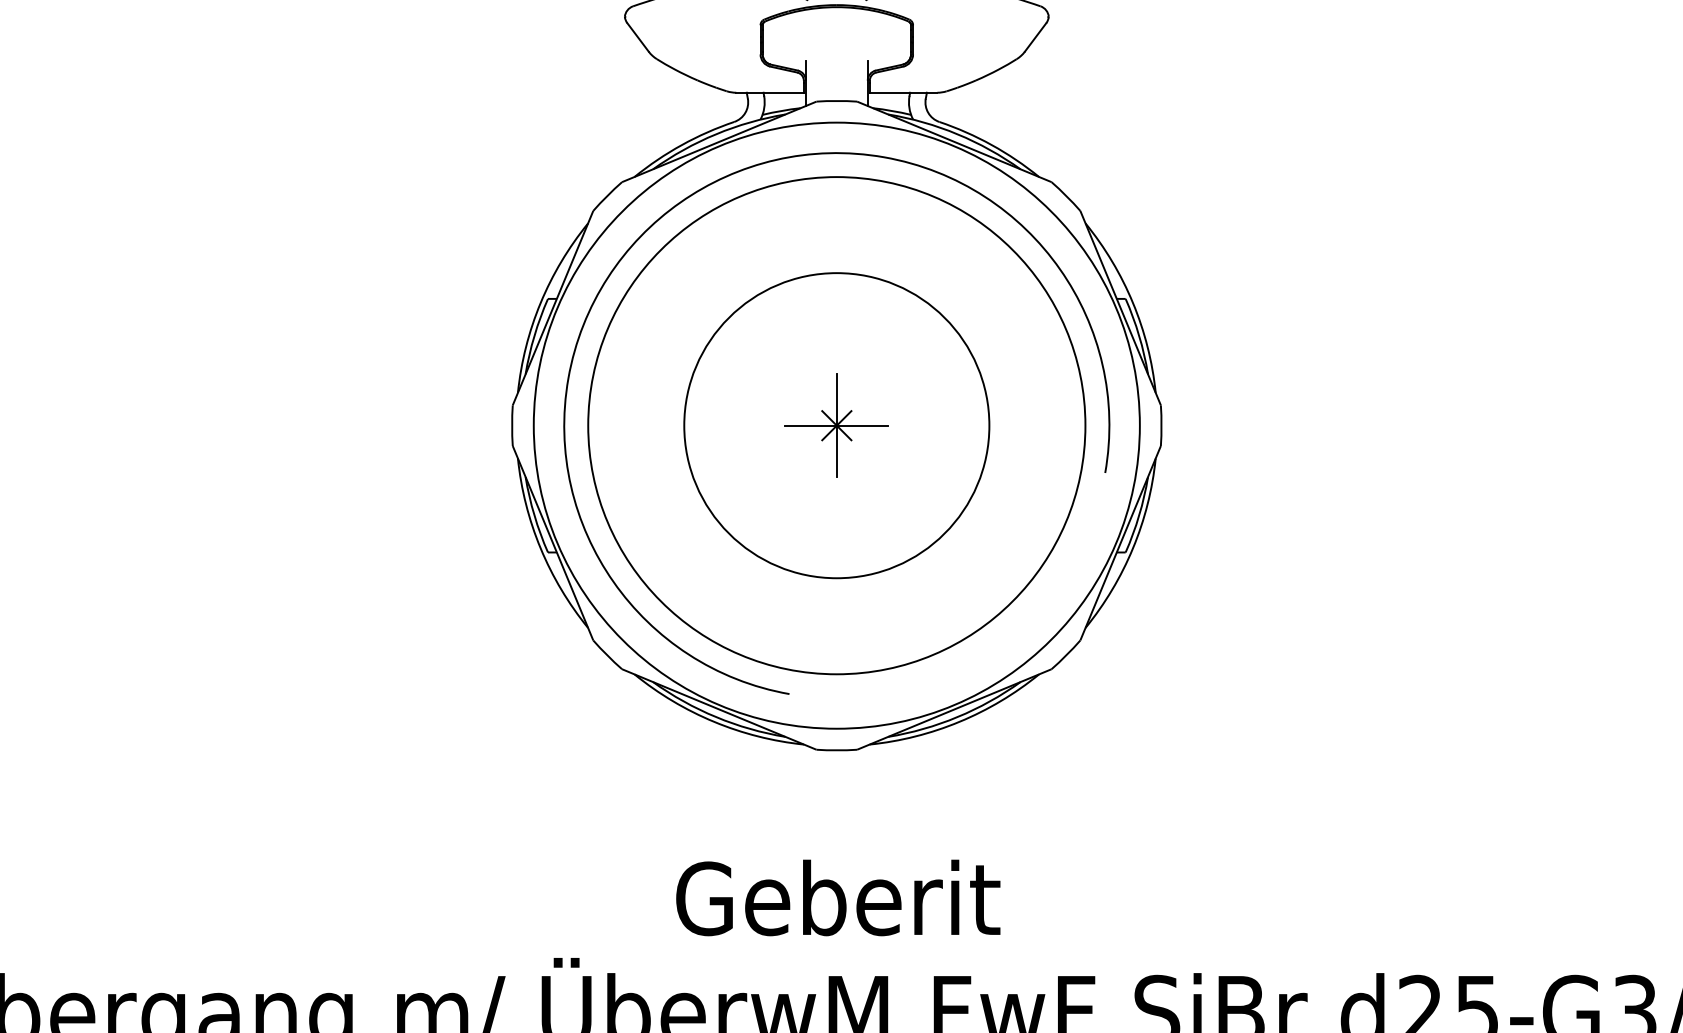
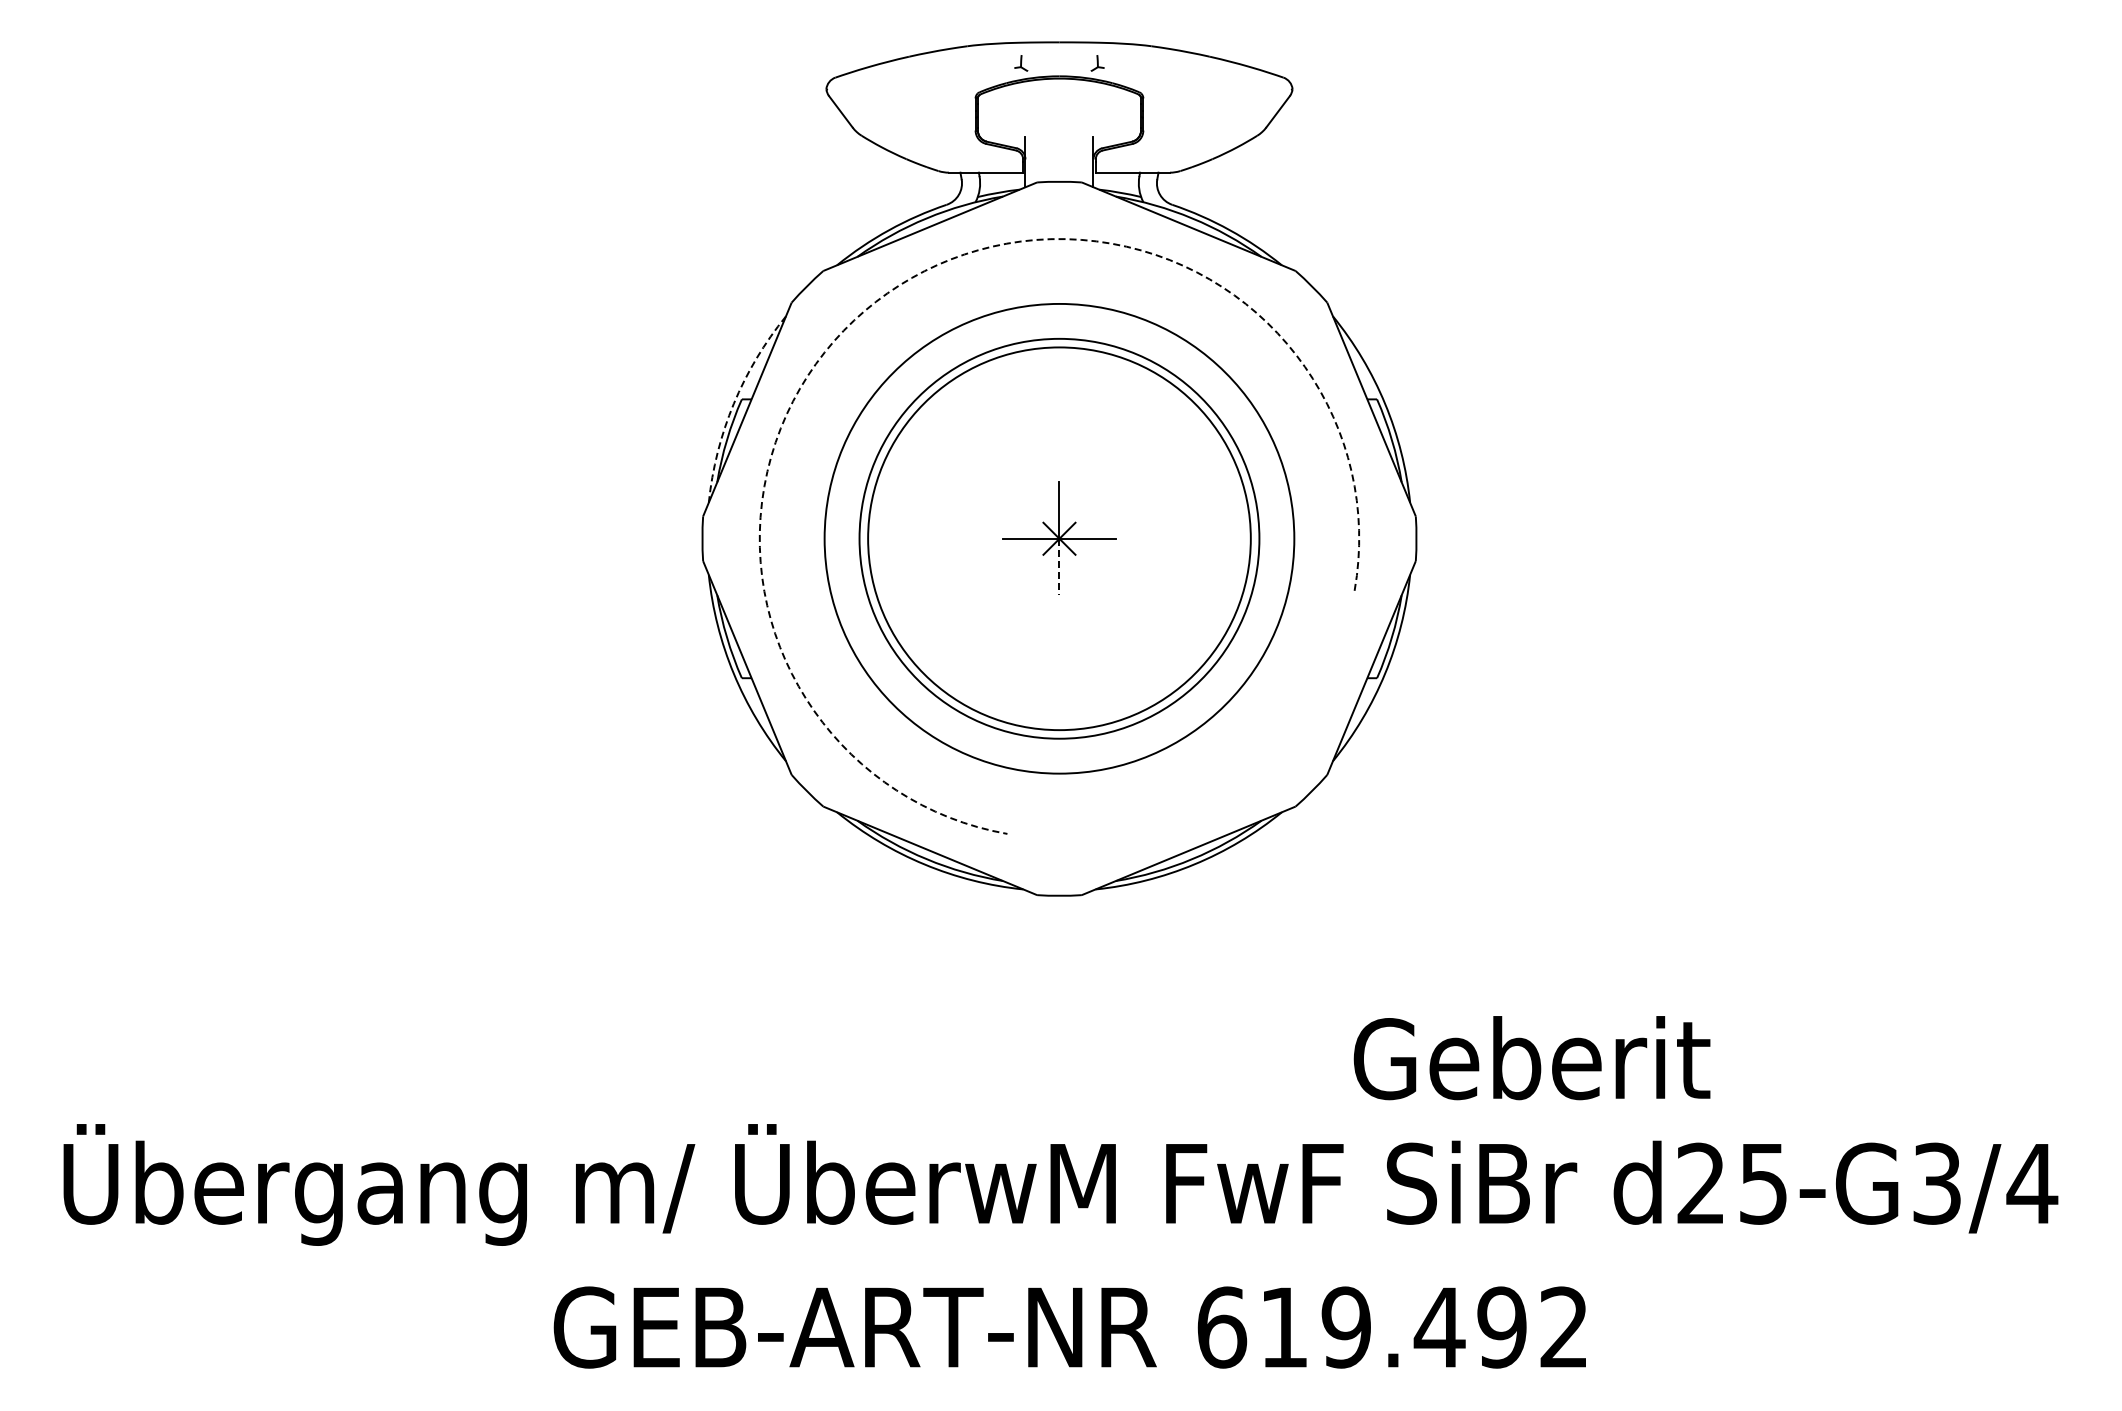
arc: (680, 202) -> (887, 293), solid -> dashed
arc: (540, 302) -> (733, 403), solid -> dashed
circle: (836, 425) -> (1059, 538), size x0.6
circle: (836, 425) -> (1059, 538), size x0.7
circle: (836, 425) -> (1059, 538), size x1.4
line: (836, 451) -> (1059, 567), solid -> dashed
text: (837, 898) -> (1531, 1058), moved

